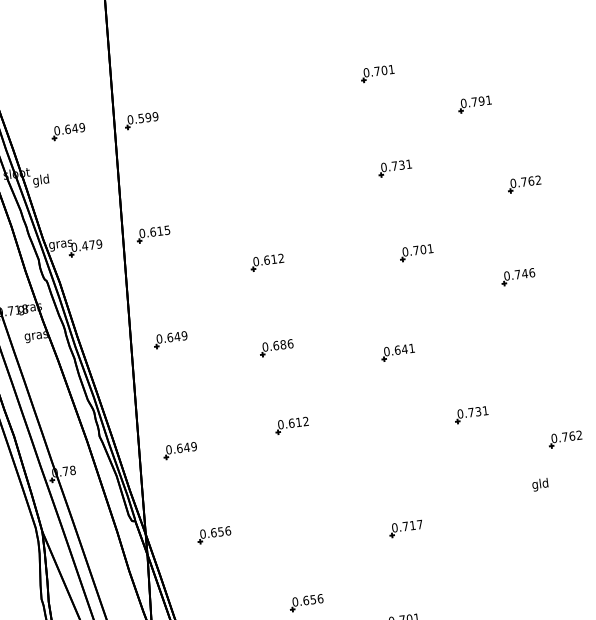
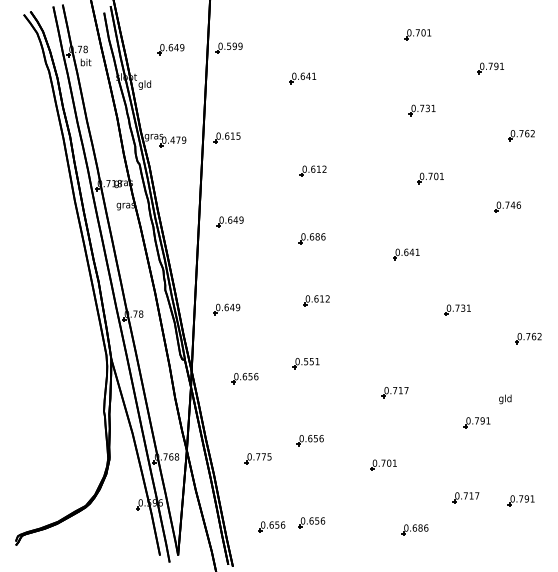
part: (238, 147) -> (302, 78), added
text: (540, 484) -> (505, 399), moved
part: (288, 506) -> (305, 363), added
part: (513, 553) -> (476, 422), added

